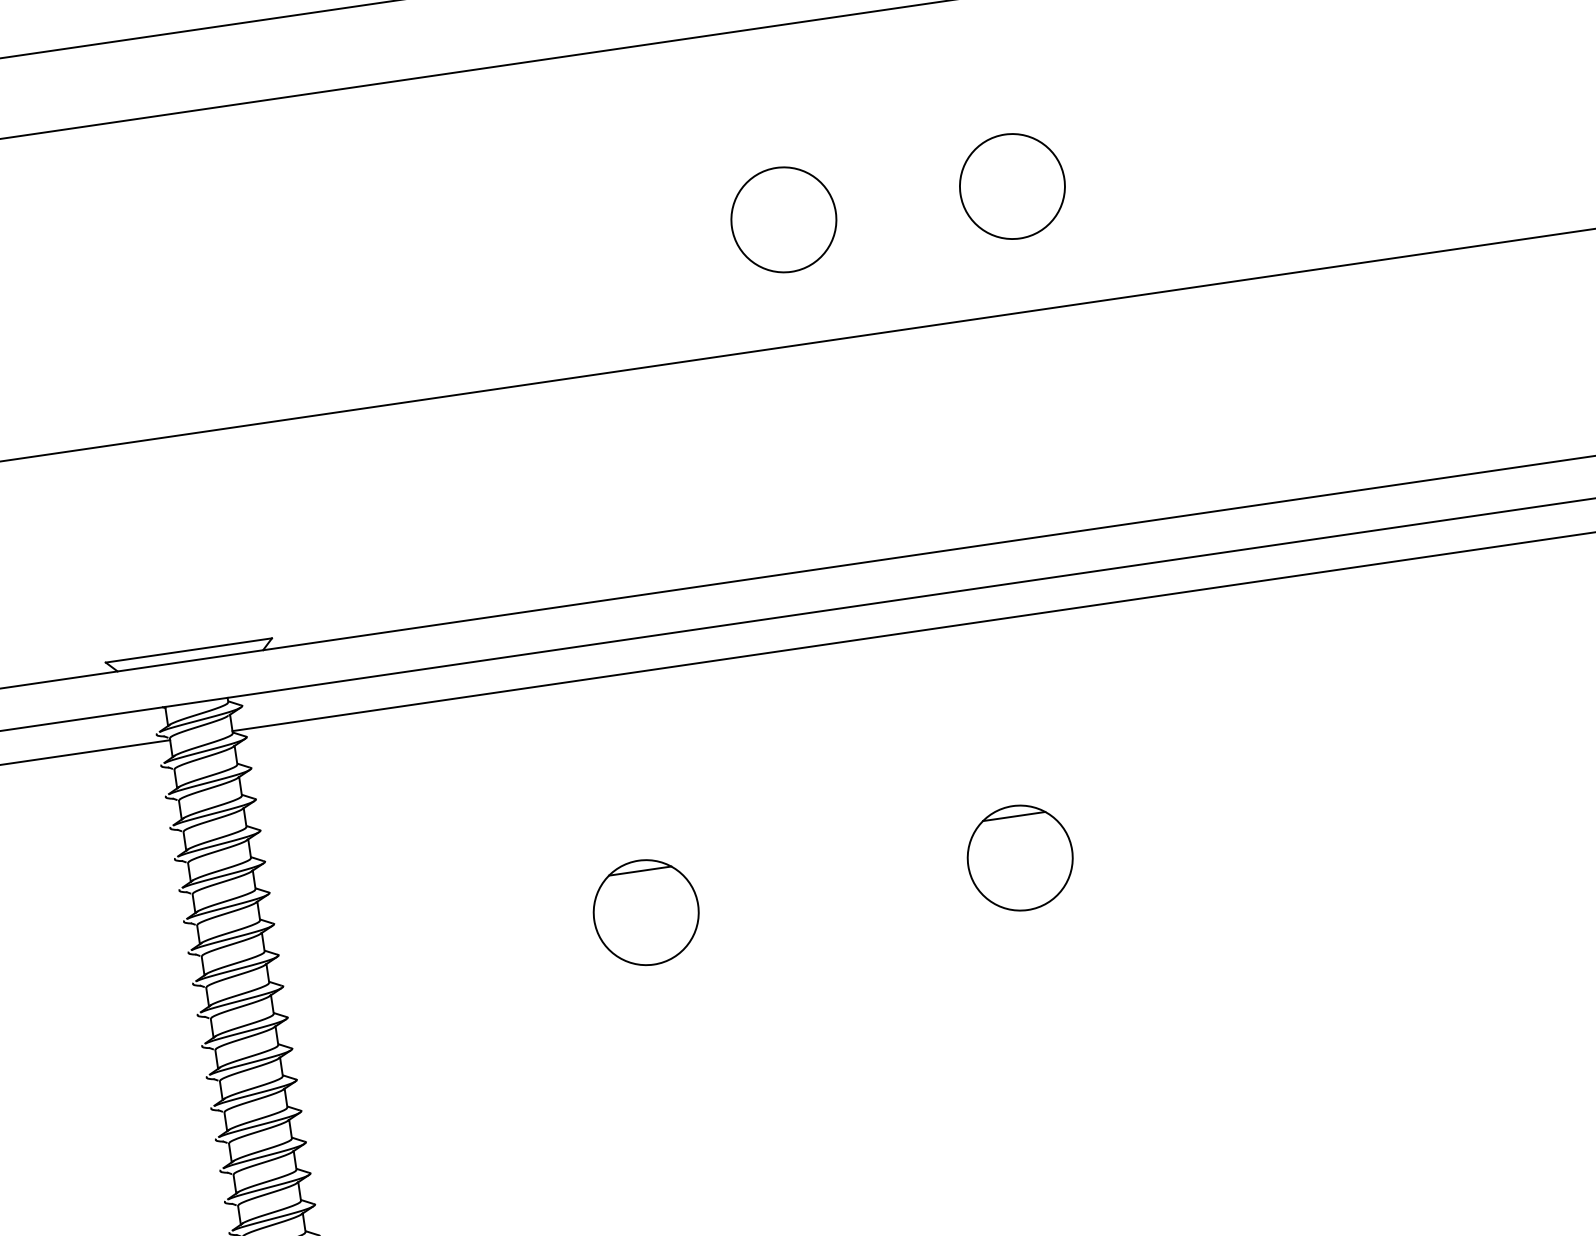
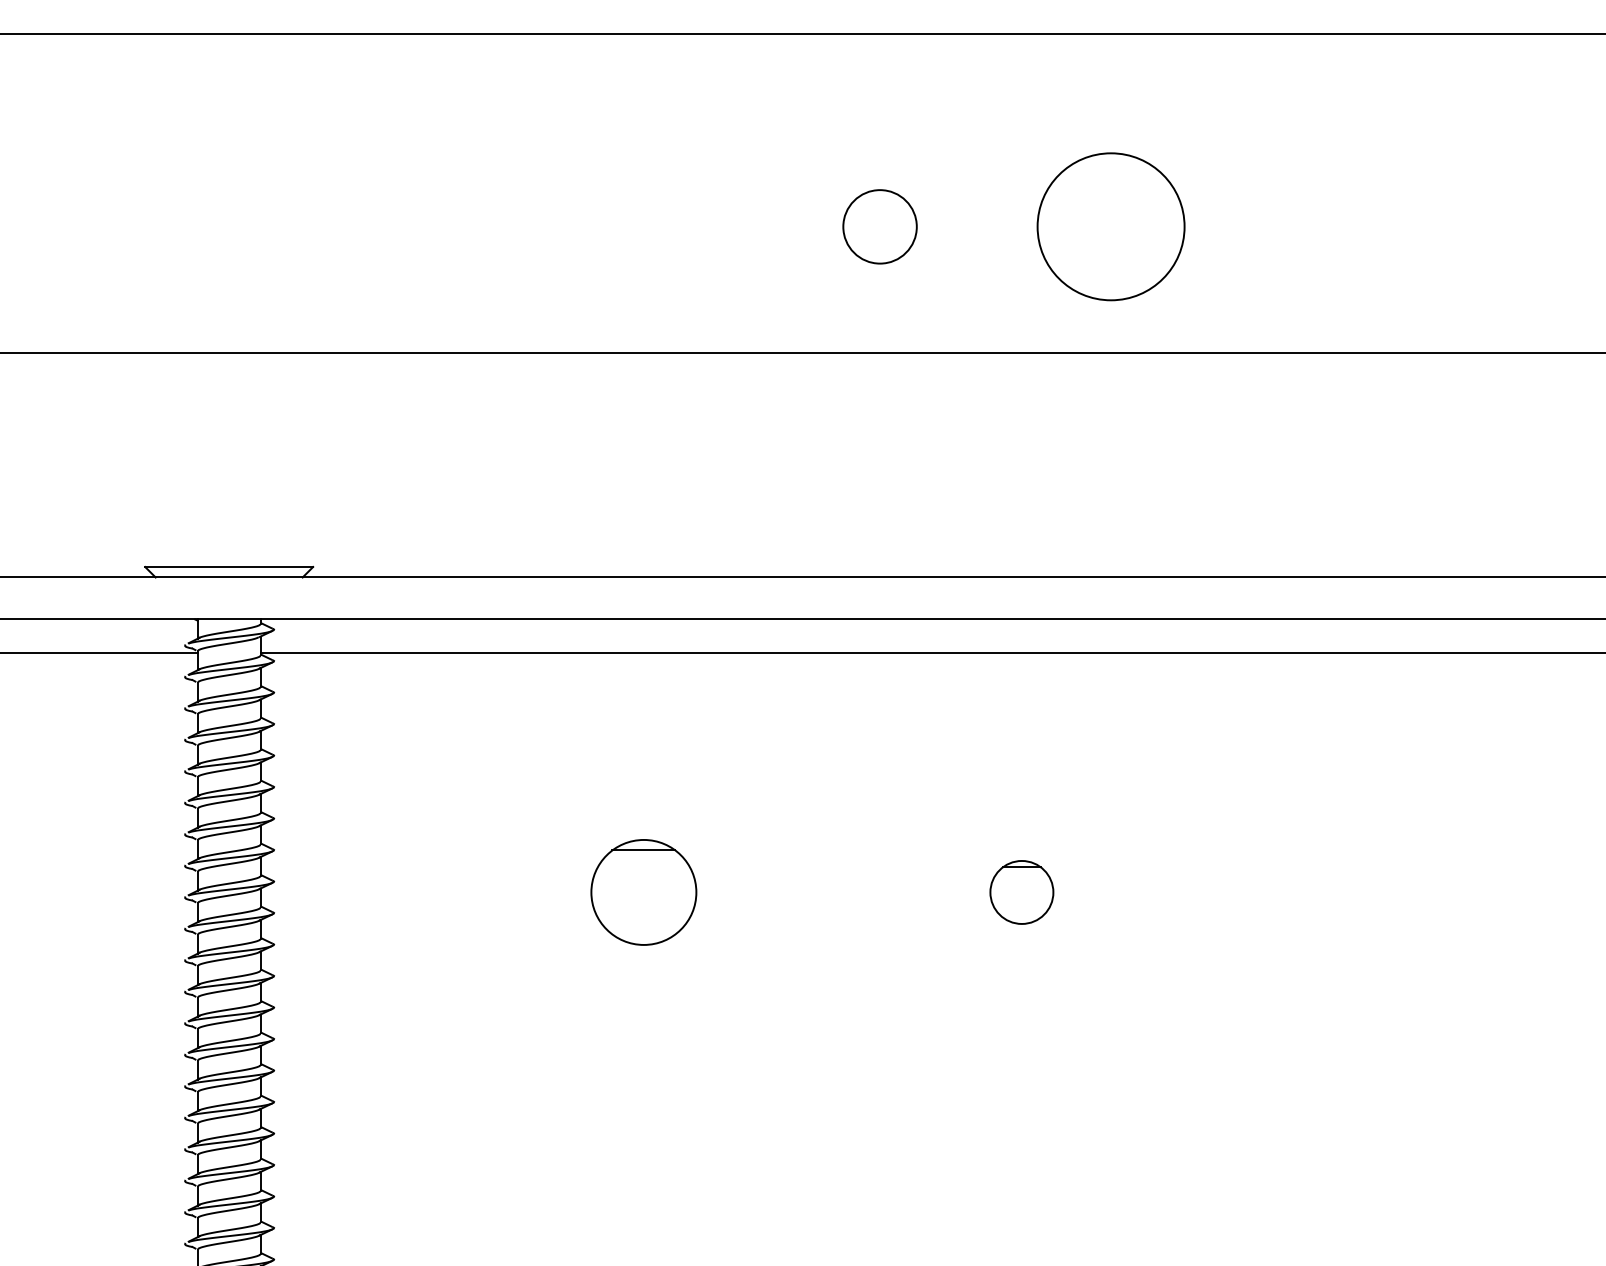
circle: (1011, 186) -> (1110, 226), size x1.4
circle: (783, 219) -> (879, 226), size x0.7
part: (1019, 858) -> (1021, 892), size x0.6

